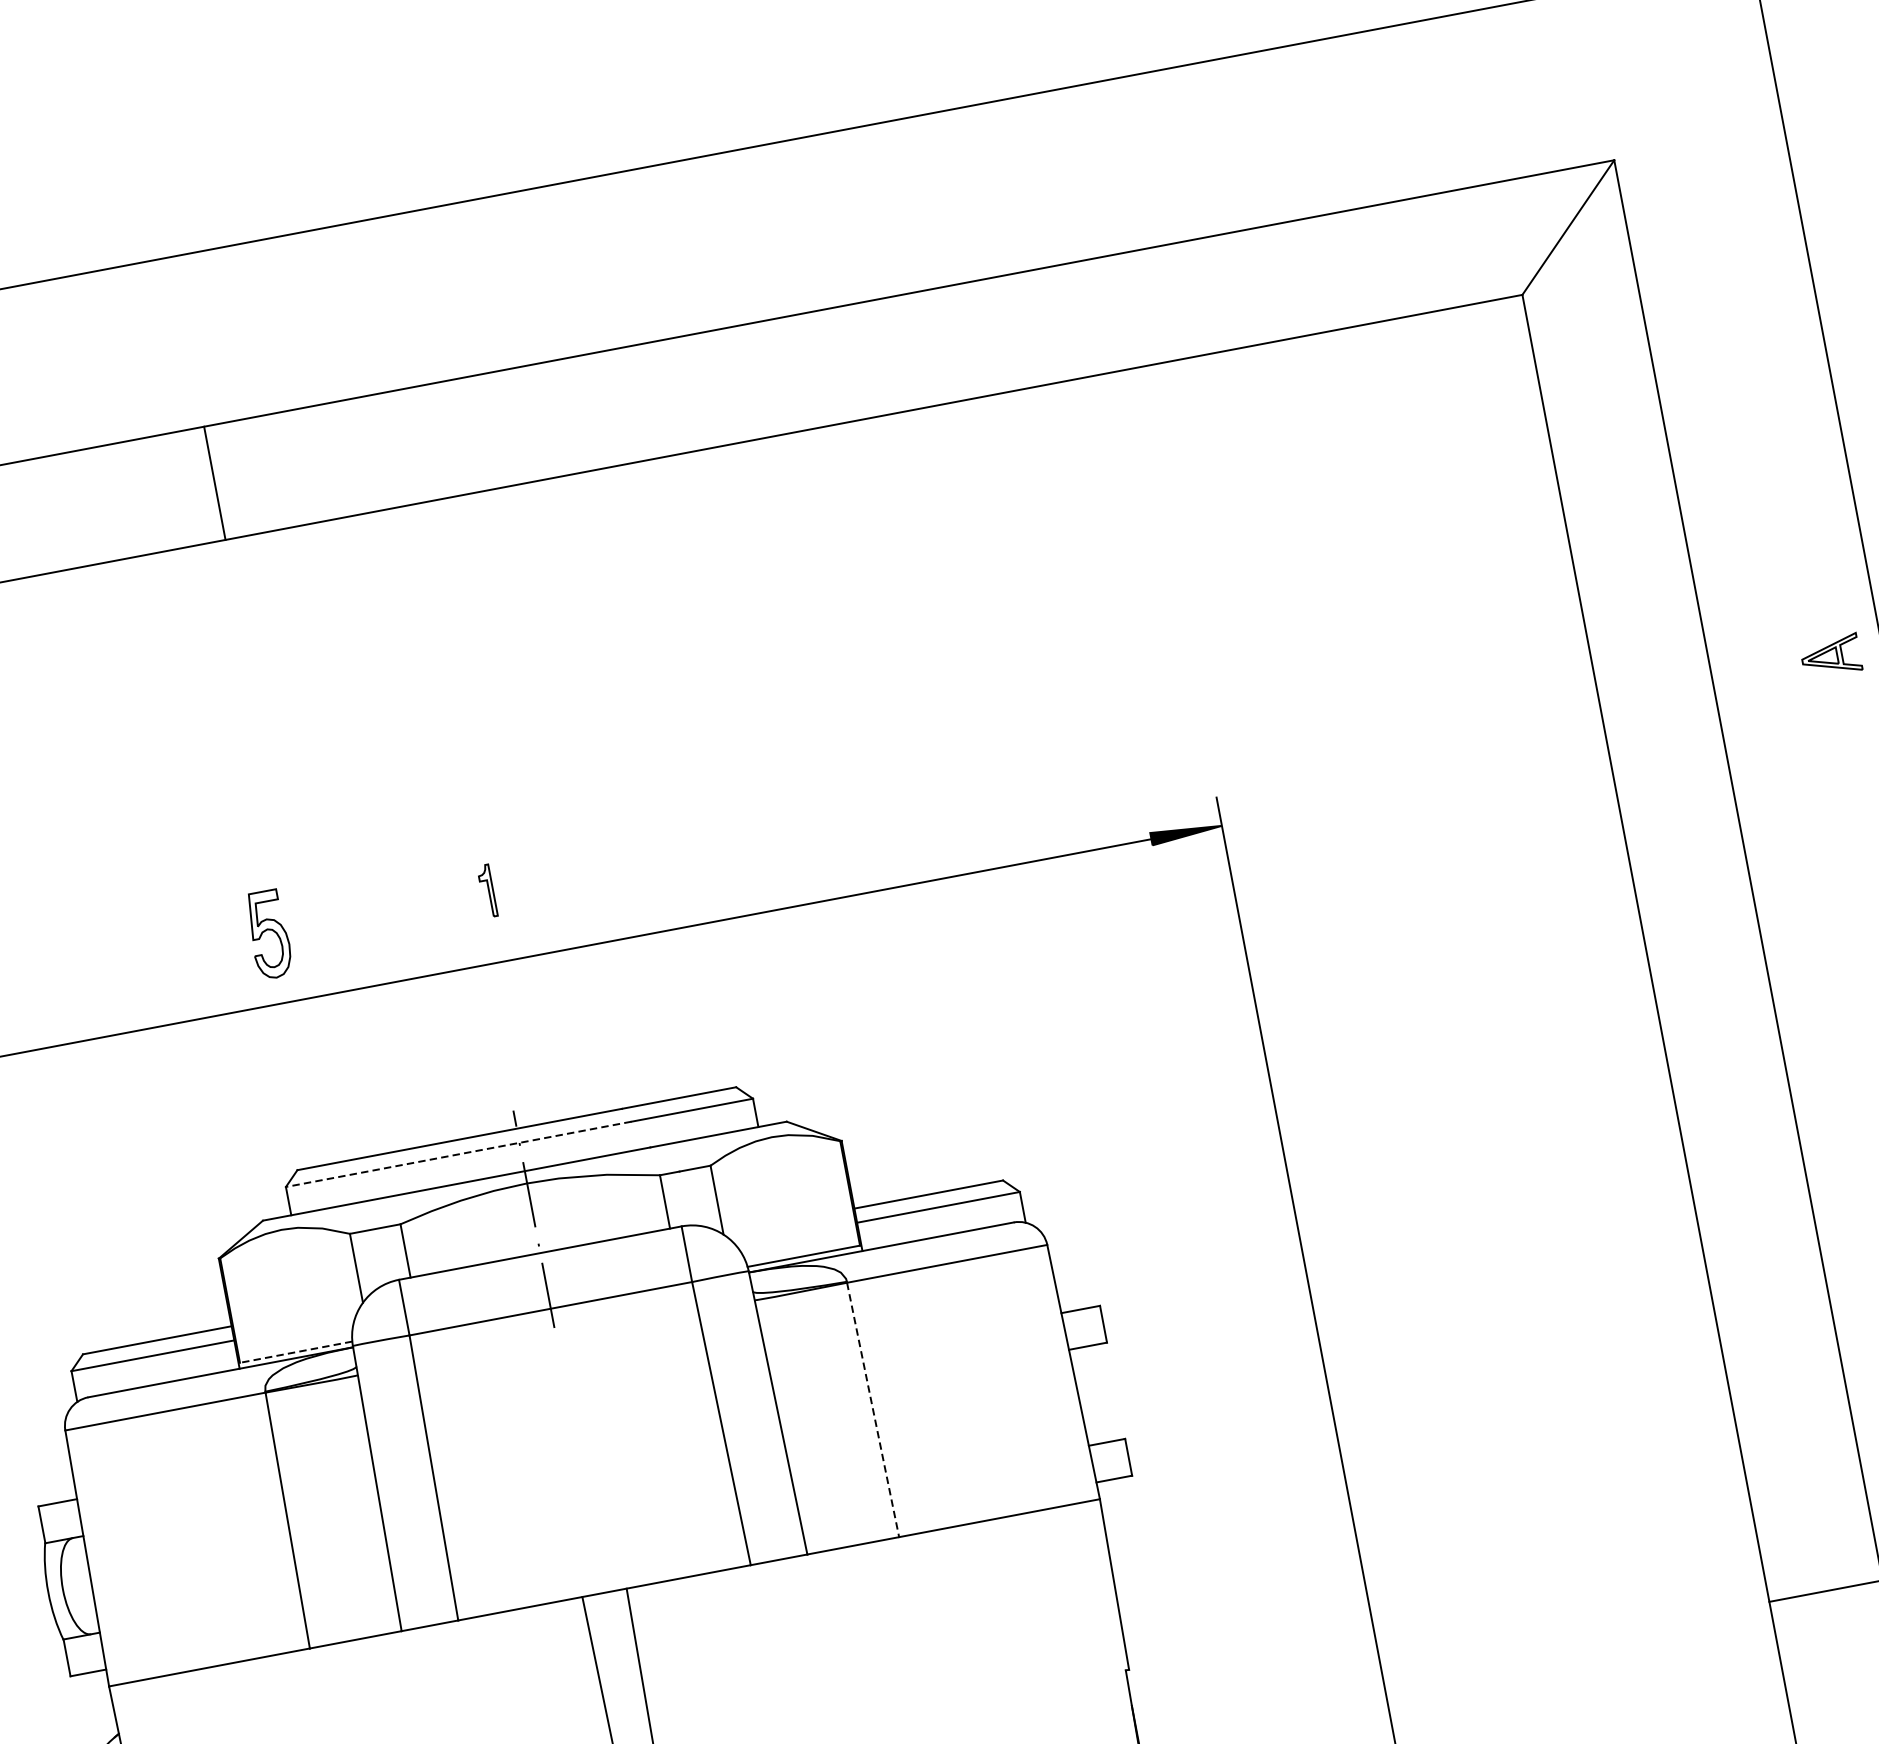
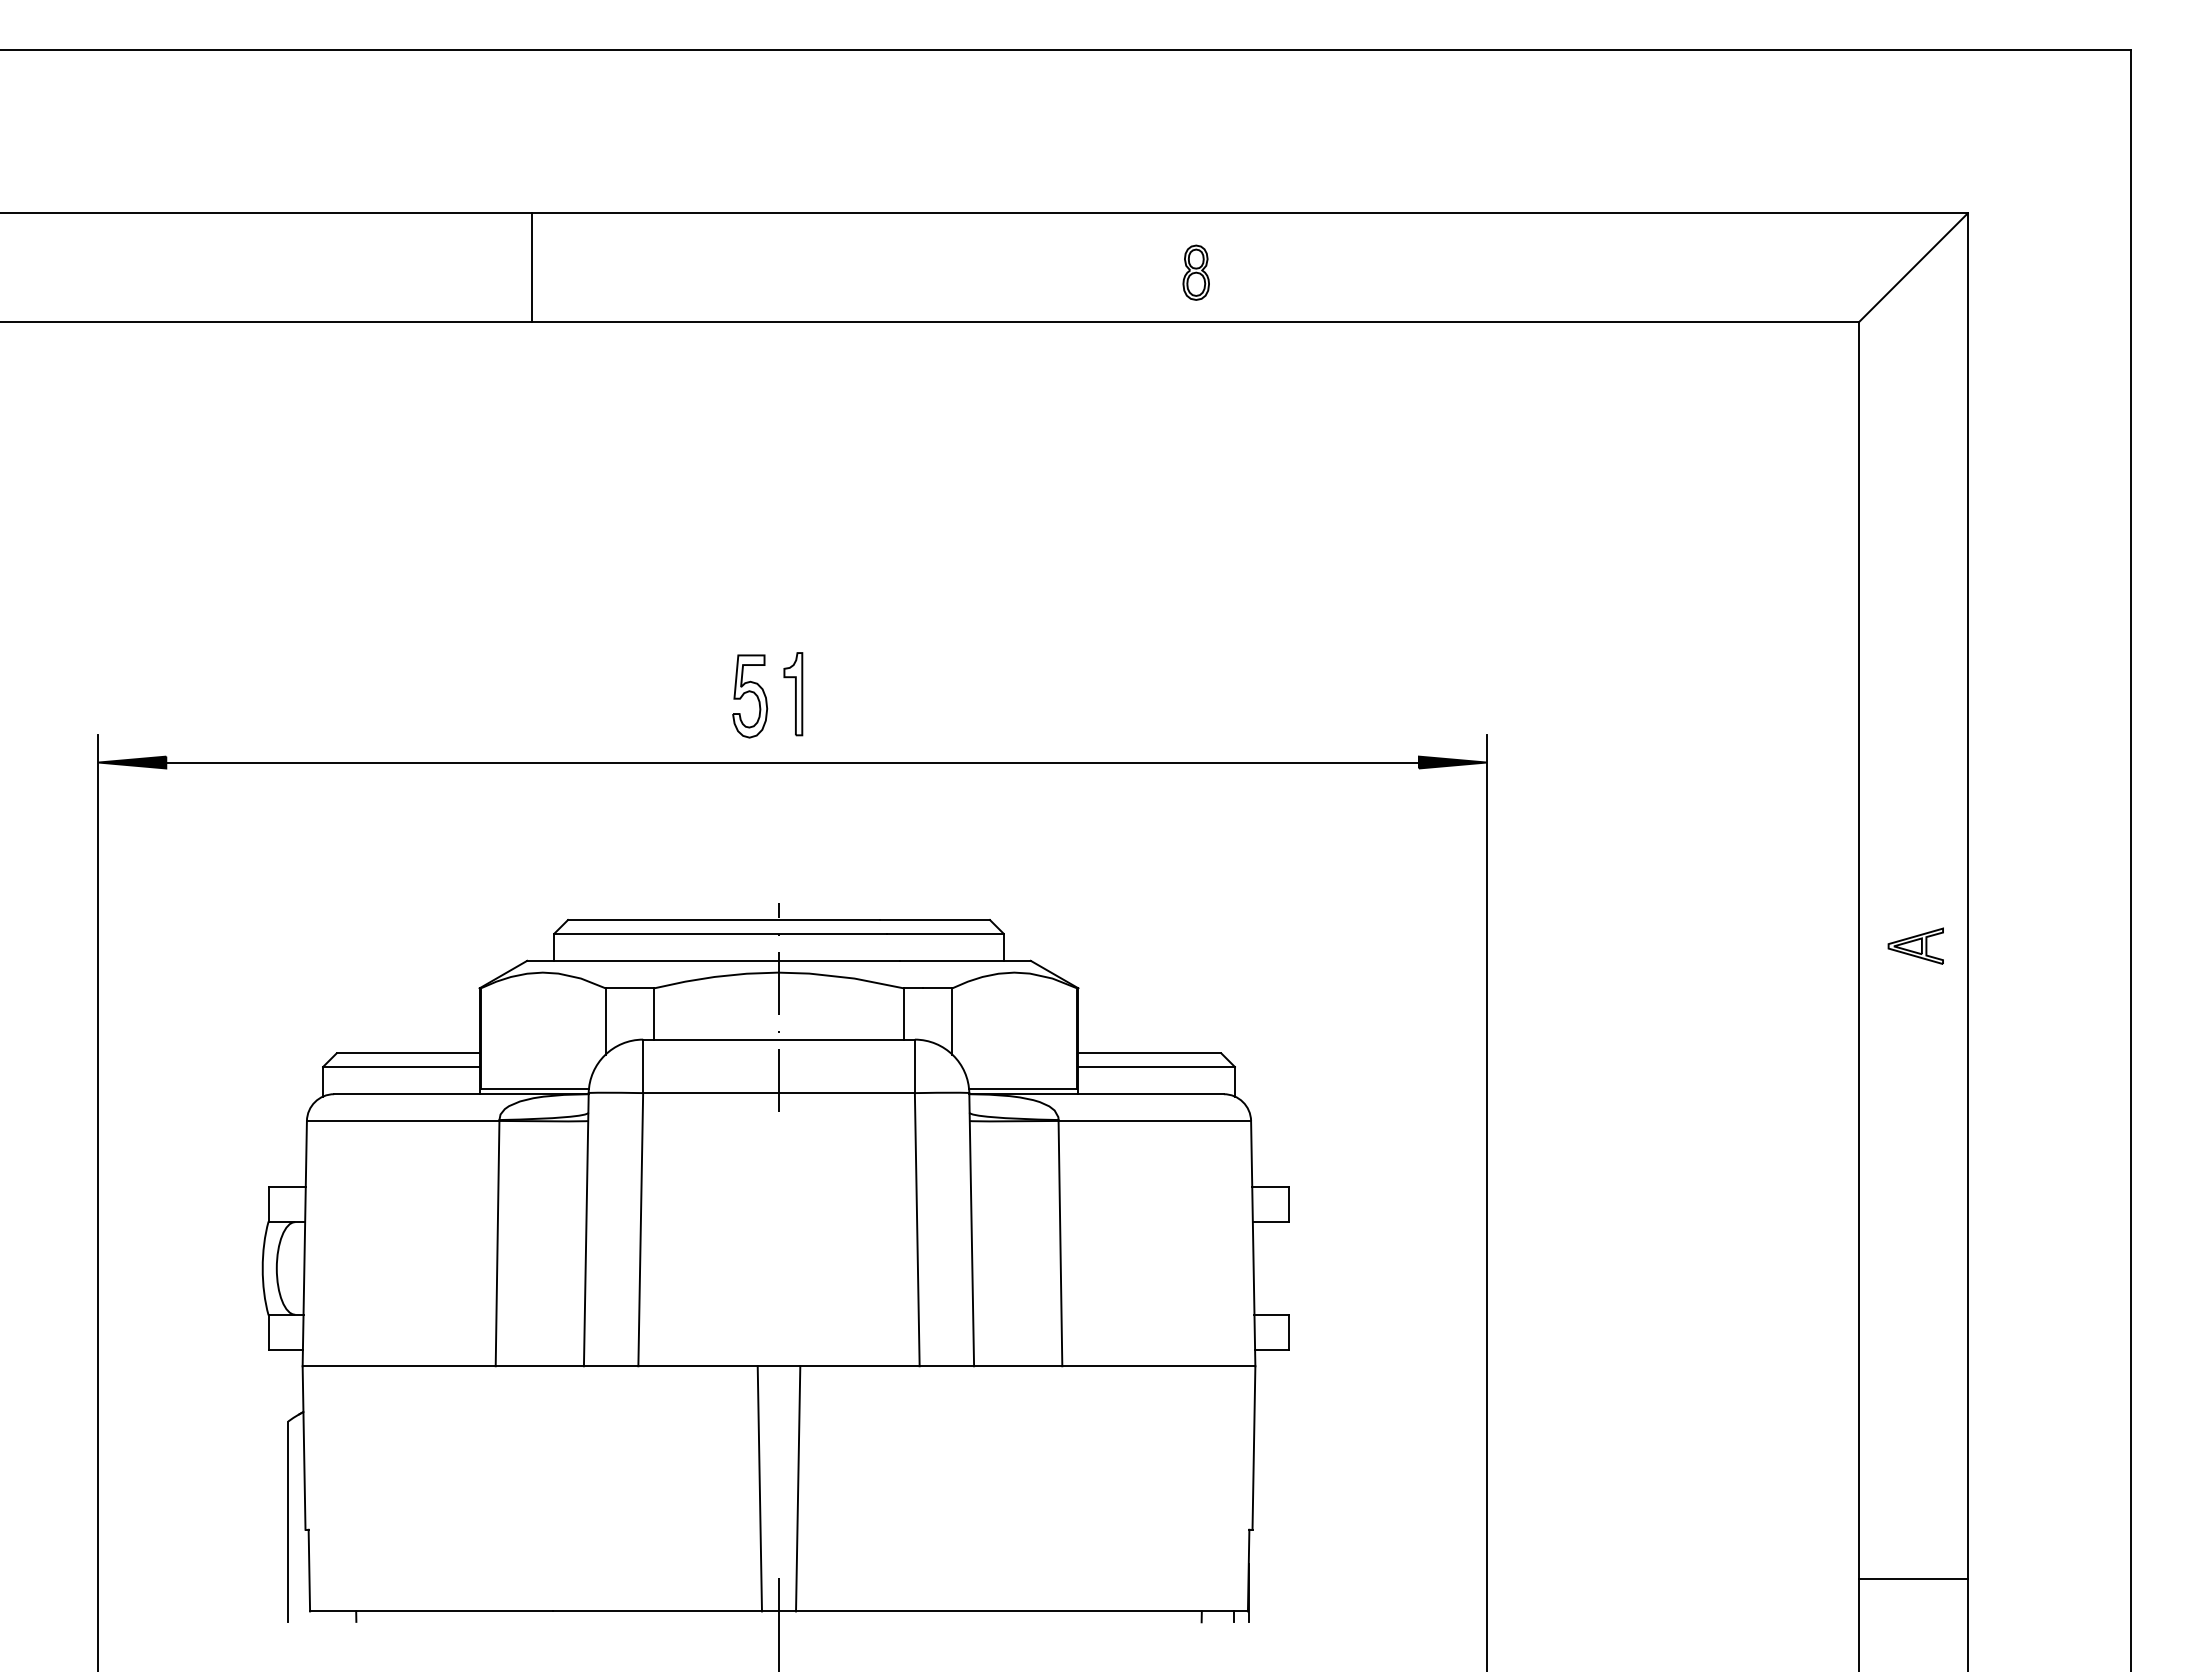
part: (822, 373) -> (1195, 272), added
line: (214, 483) -> (531, 267), moved
part: (1830, 655) -> (1915, 945), moved
part: (487, 891) -> (793, 694), size x1.67
part: (269, 934) -> (750, 696), moved
line: (458, 1154) -> (720, 933), dashed -> solid
line: (295, 1351) -> (534, 1088), dashed -> solid
line: (873, 1409) -> (1060, 1243), dashed -> solid

